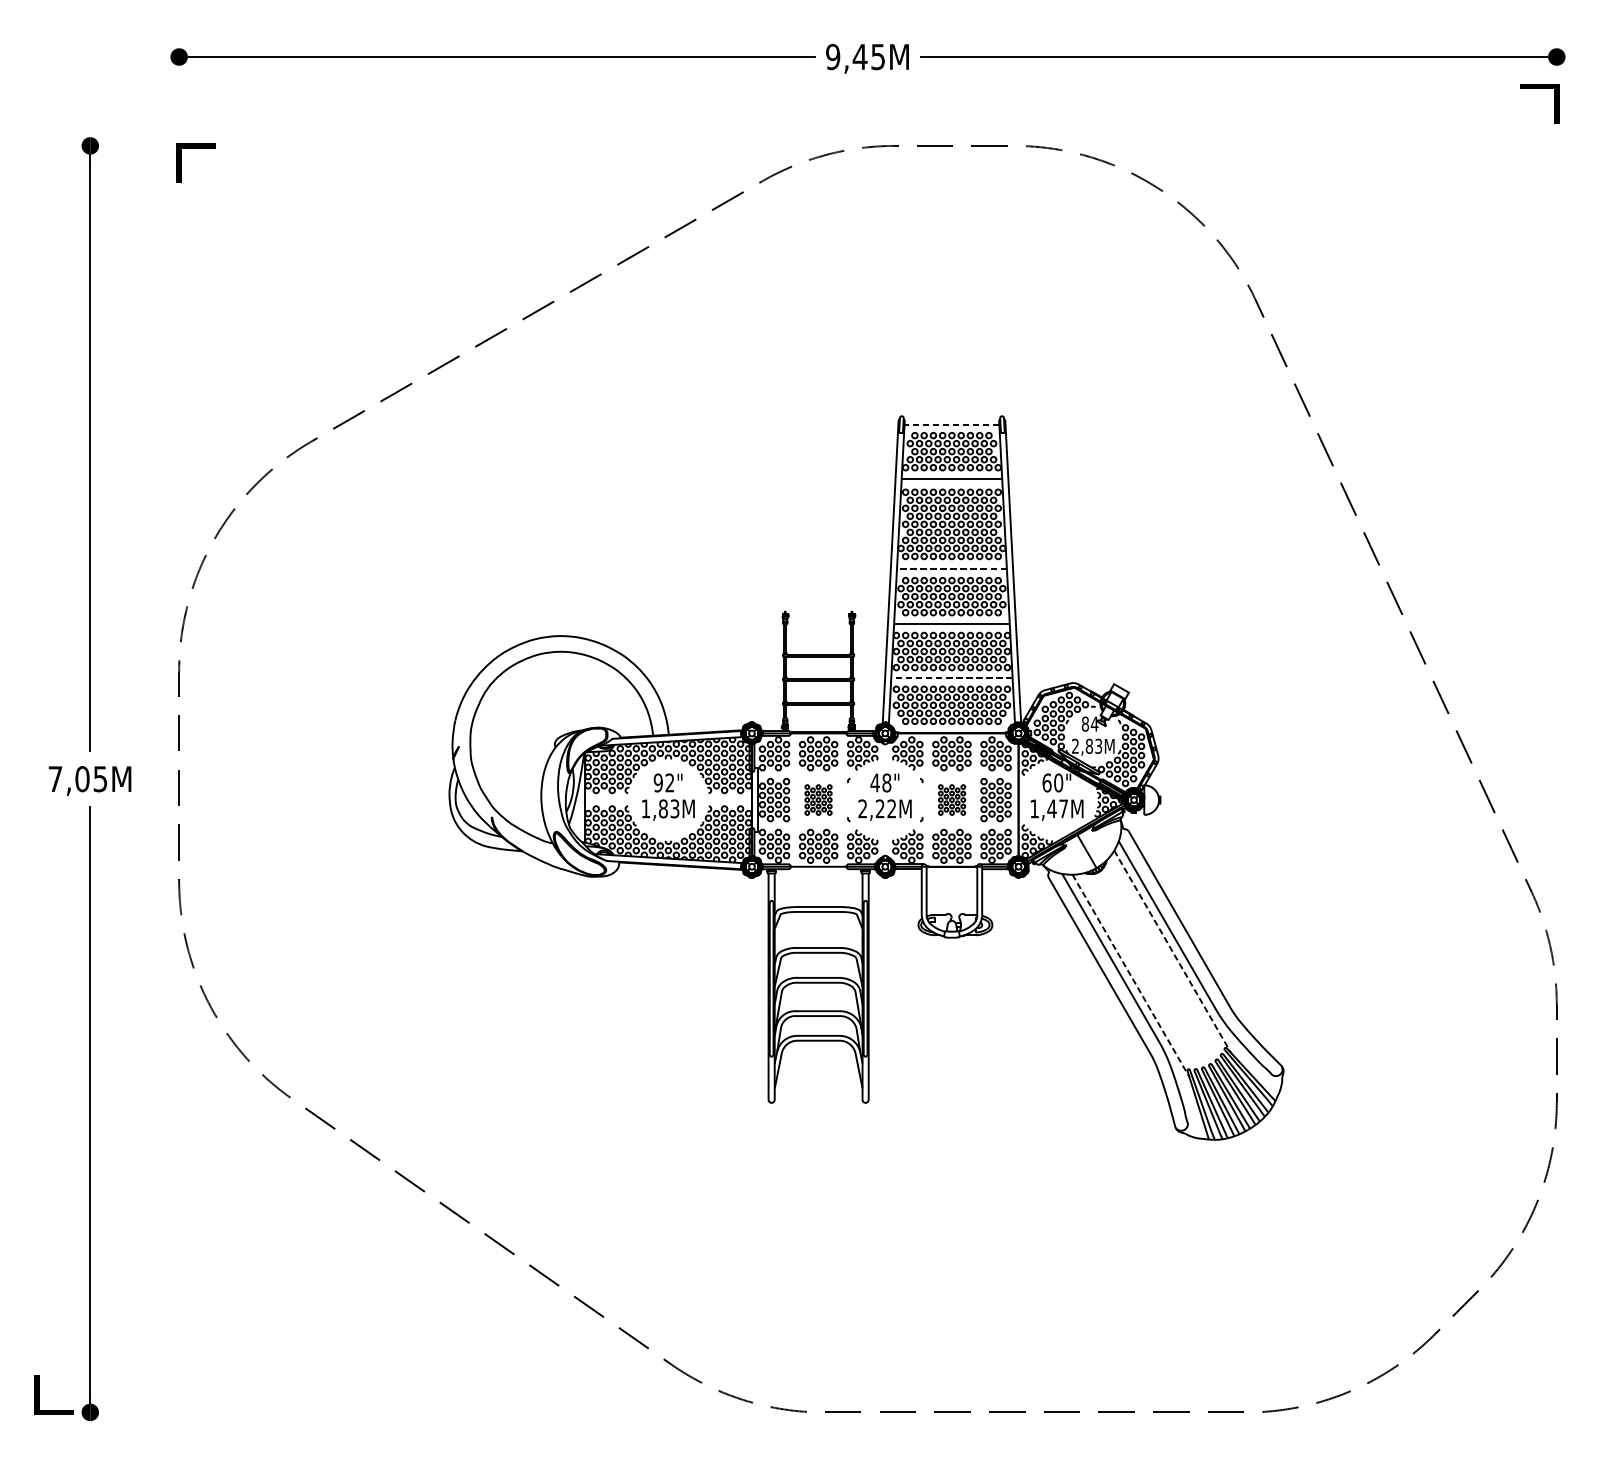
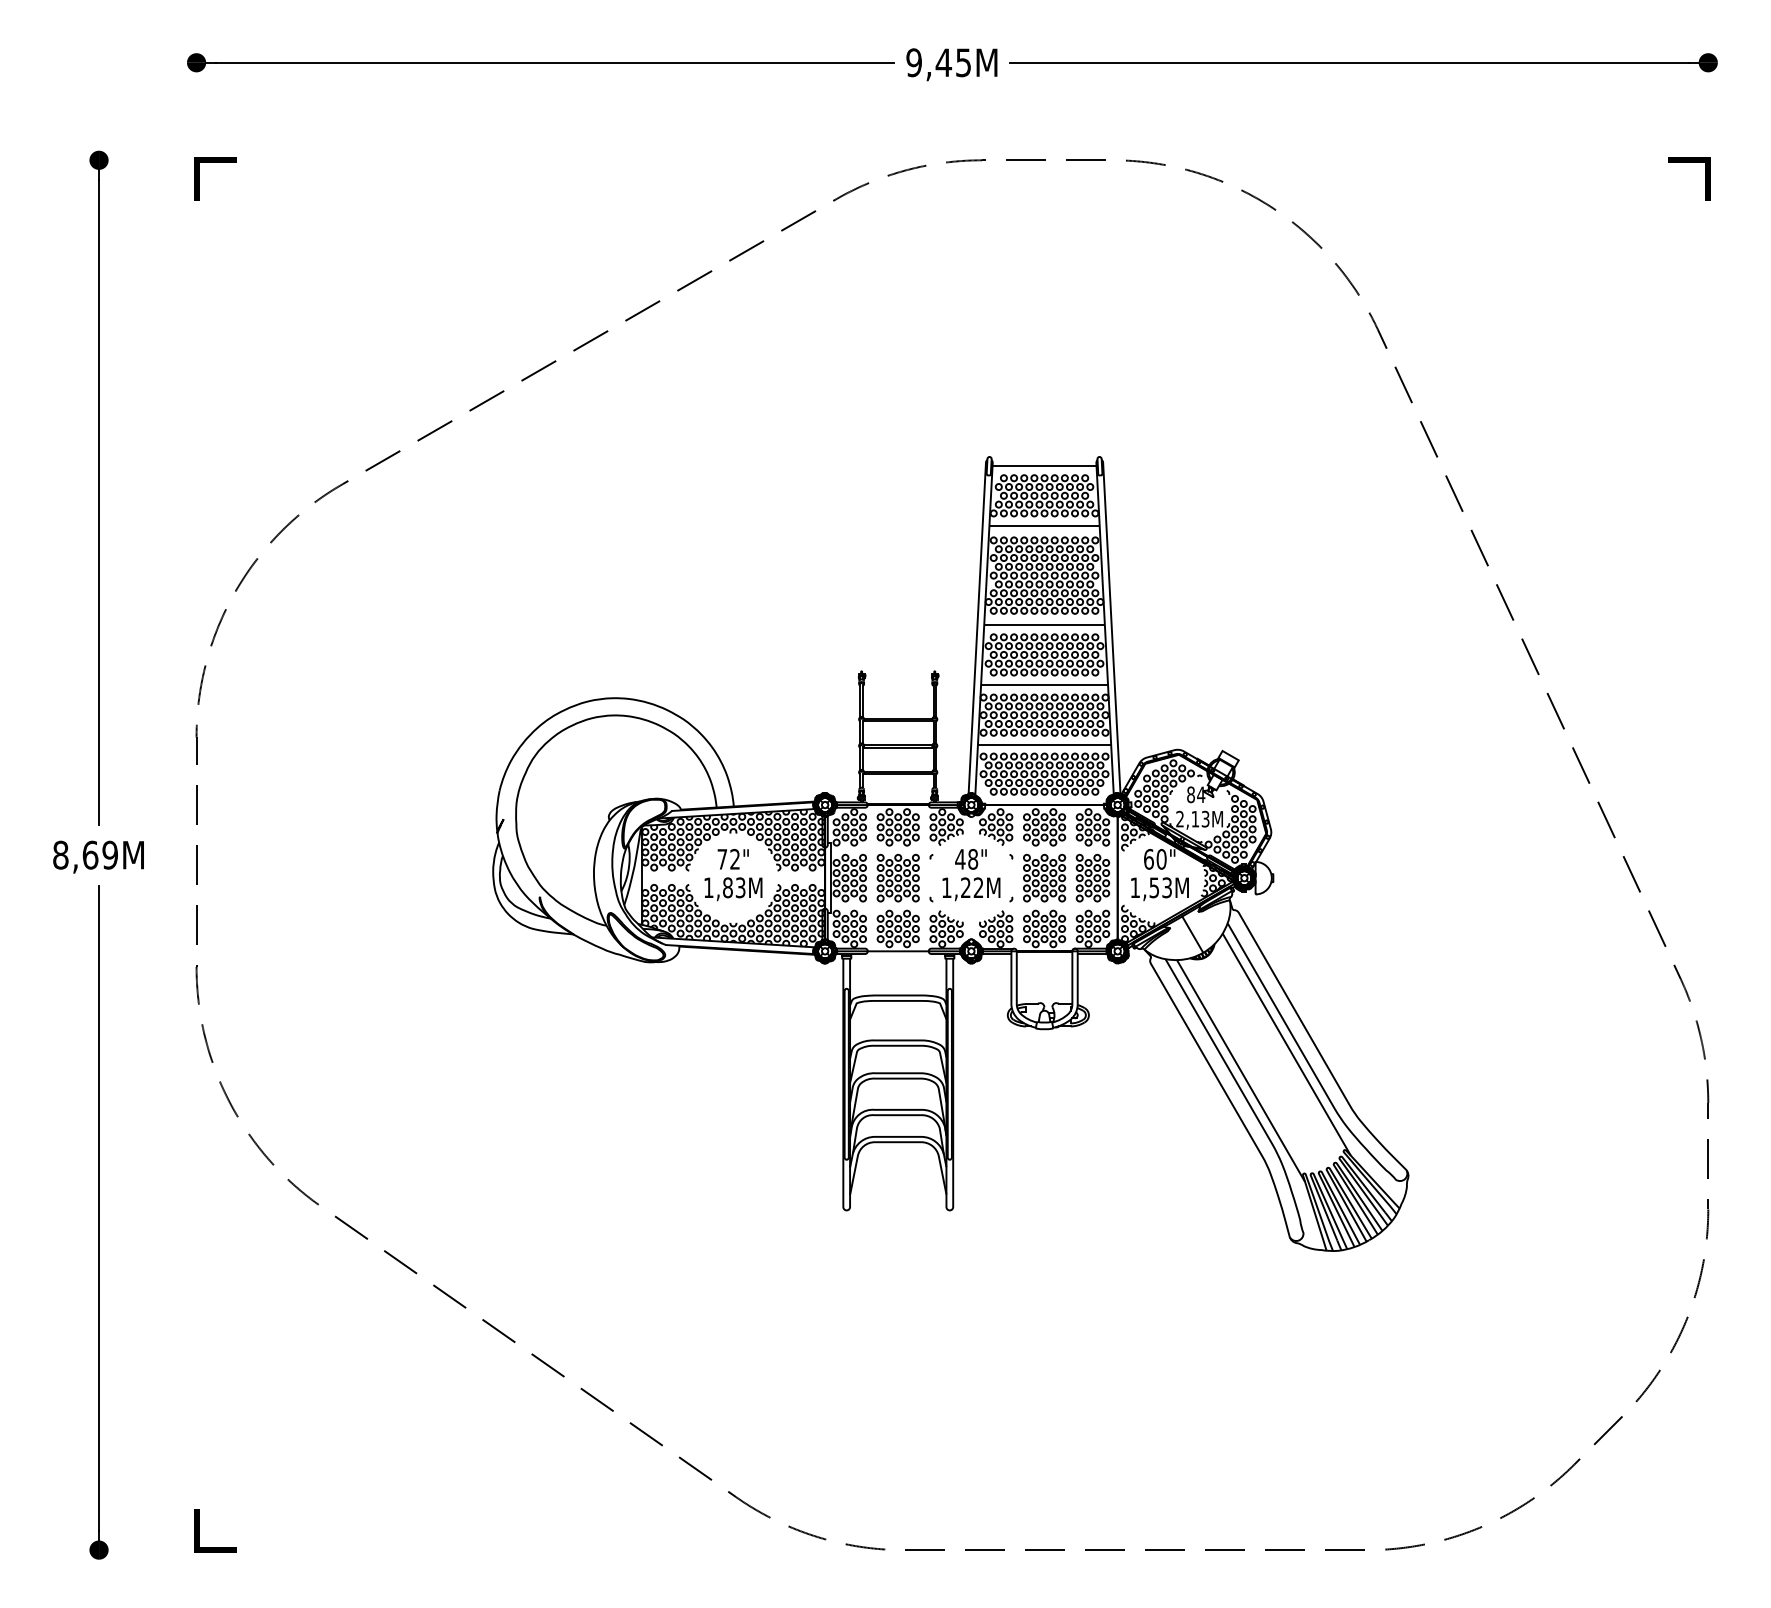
line: (1539, 88) -> (1689, 162), moved
line: (951, 424) -> (1044, 466), dashed -> solid
line: (951, 568) -> (1044, 624), dashed -> solid
line: (951, 678) -> (1044, 744), dashed -> solid
text: (1089, 745) -> (1195, 818), 2,83M -> 2,13M
text: (77, 778) -> (85, 854), 7,05M -> 8,69M
text: (658, 783) -> (722, 859), 92" -> 72"
part: (817, 799) -> (897, 877), size x1.43
part: (951, 799) -> (1044, 877), size x1.43
text: (862, 808) -> (946, 887), 2,22M -> 1,22M
text: (1057, 808) -> (1160, 887), 1,47M -> 1,53M
line: (1173, 952) -> (1287, 1045), dashed -> solid
line: (1131, 976) -> (1241, 1071), dashed -> solid
line: (39, 1394) -> (199, 1530), moved

